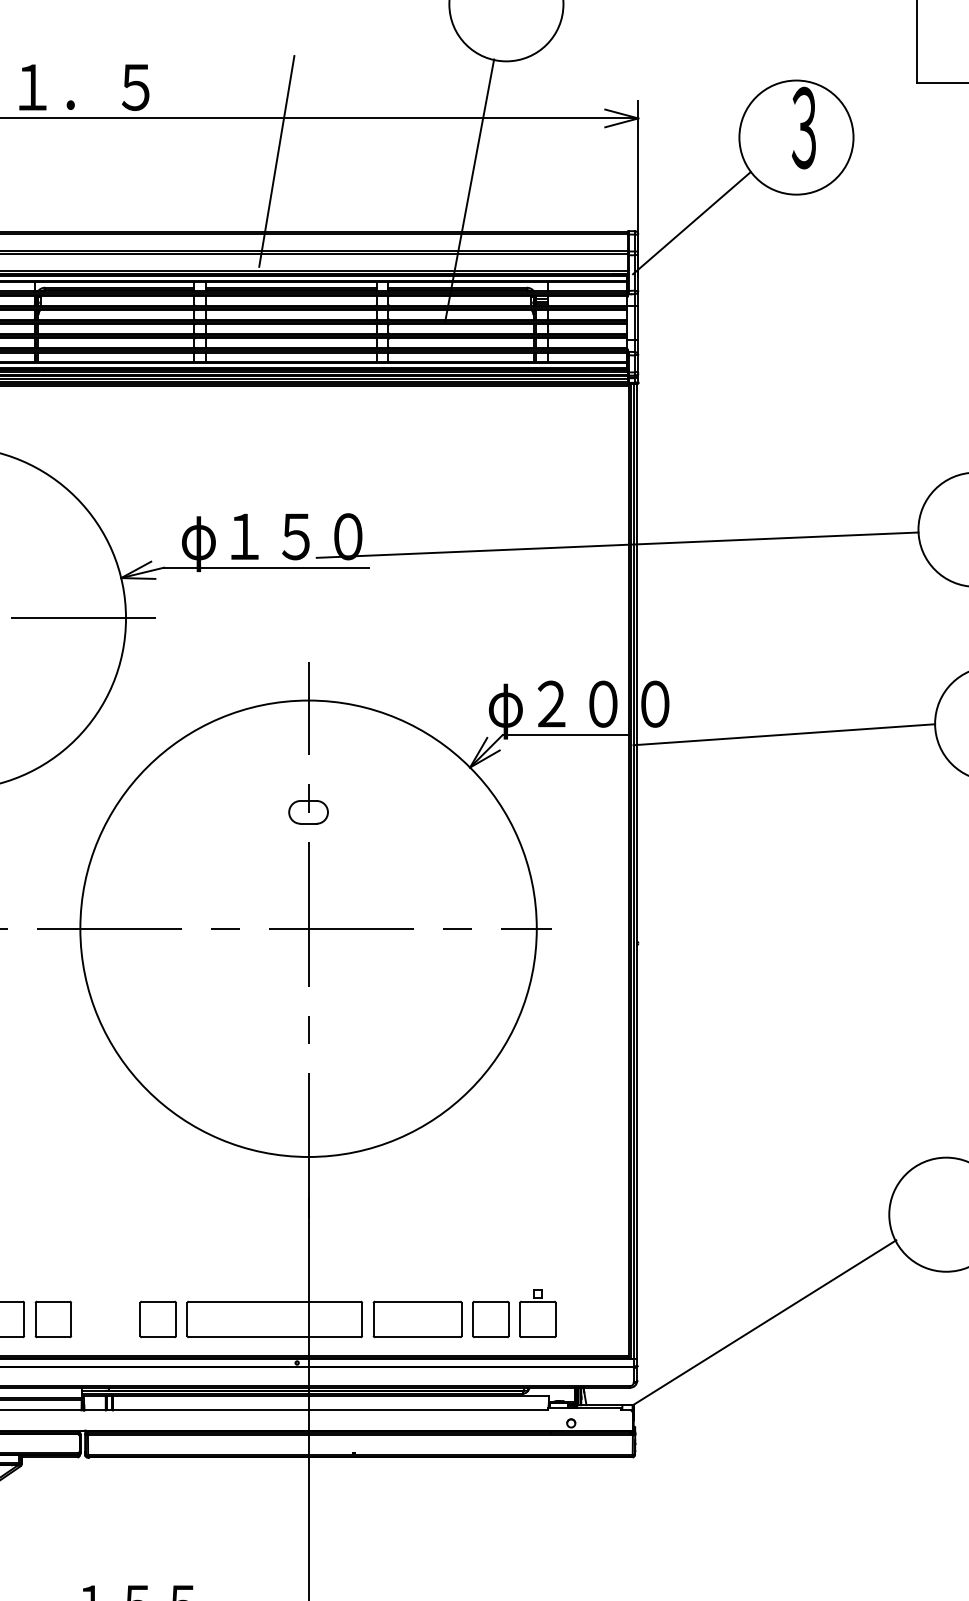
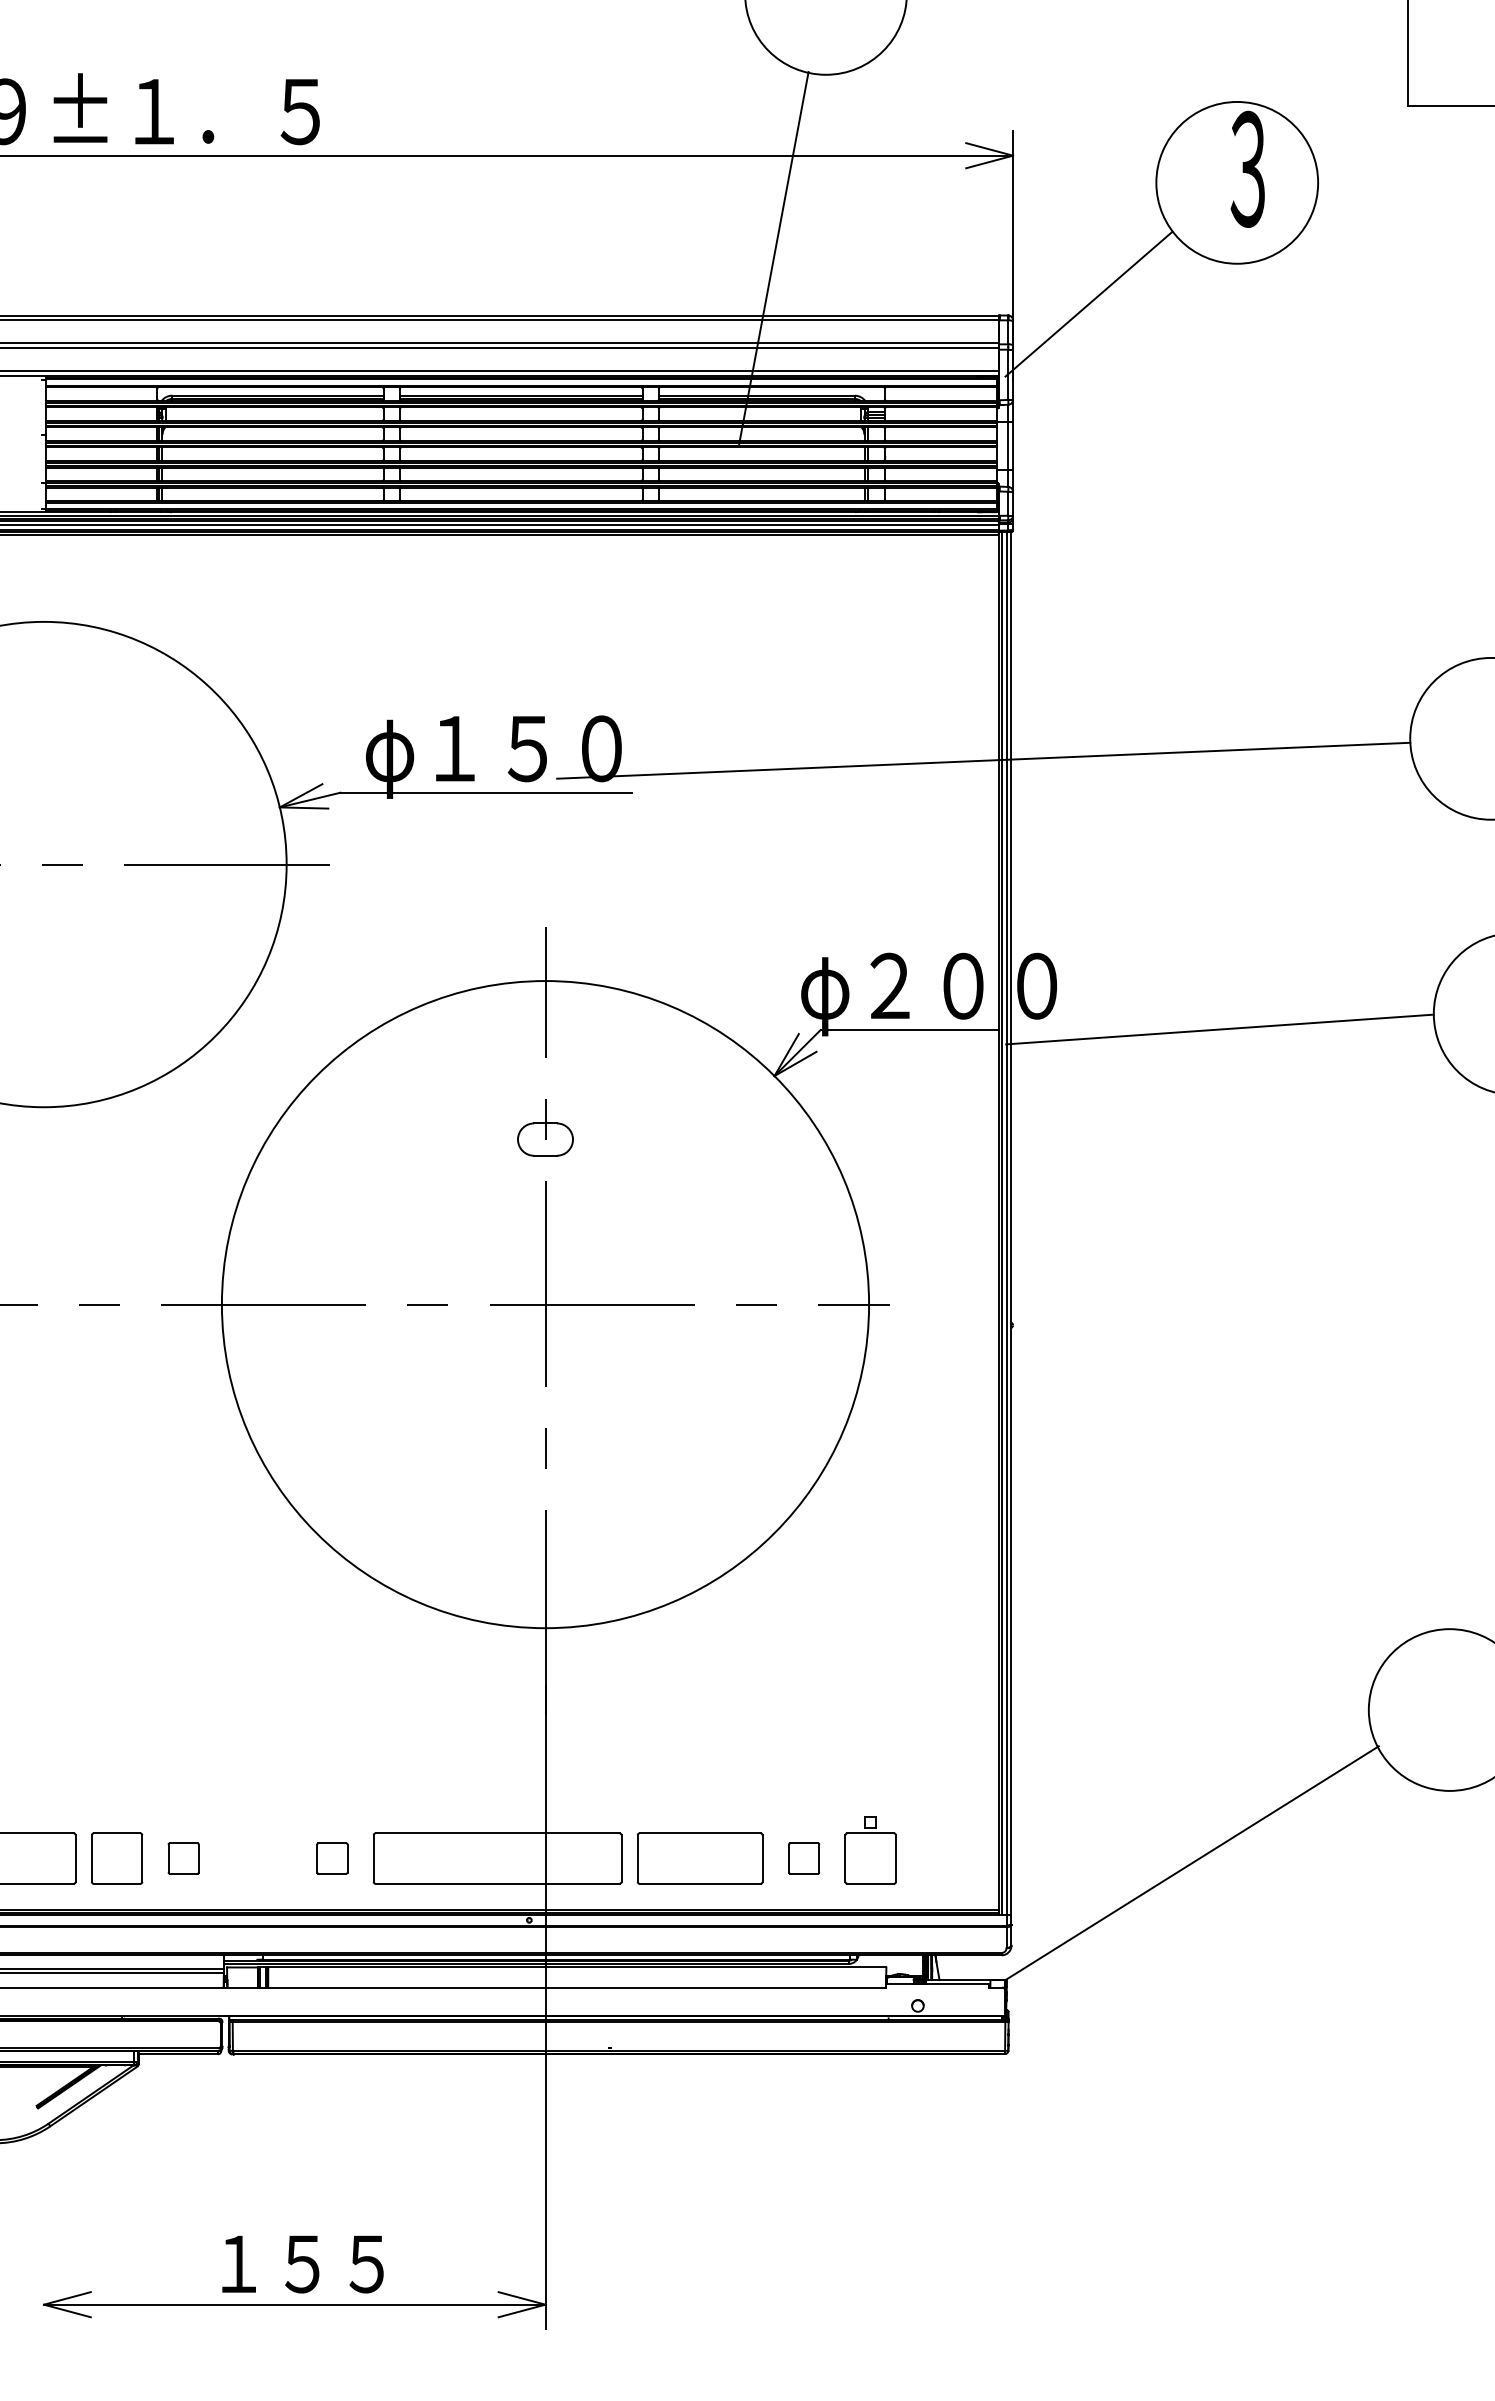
line: (276, 161) -> (500, 216), removed
part: (53, 1319) -> (183, 1858), size x0.6
part: (158, 1319) -> (332, 1858), size x0.6
part: (491, 1319) -> (804, 1858), size x0.6

